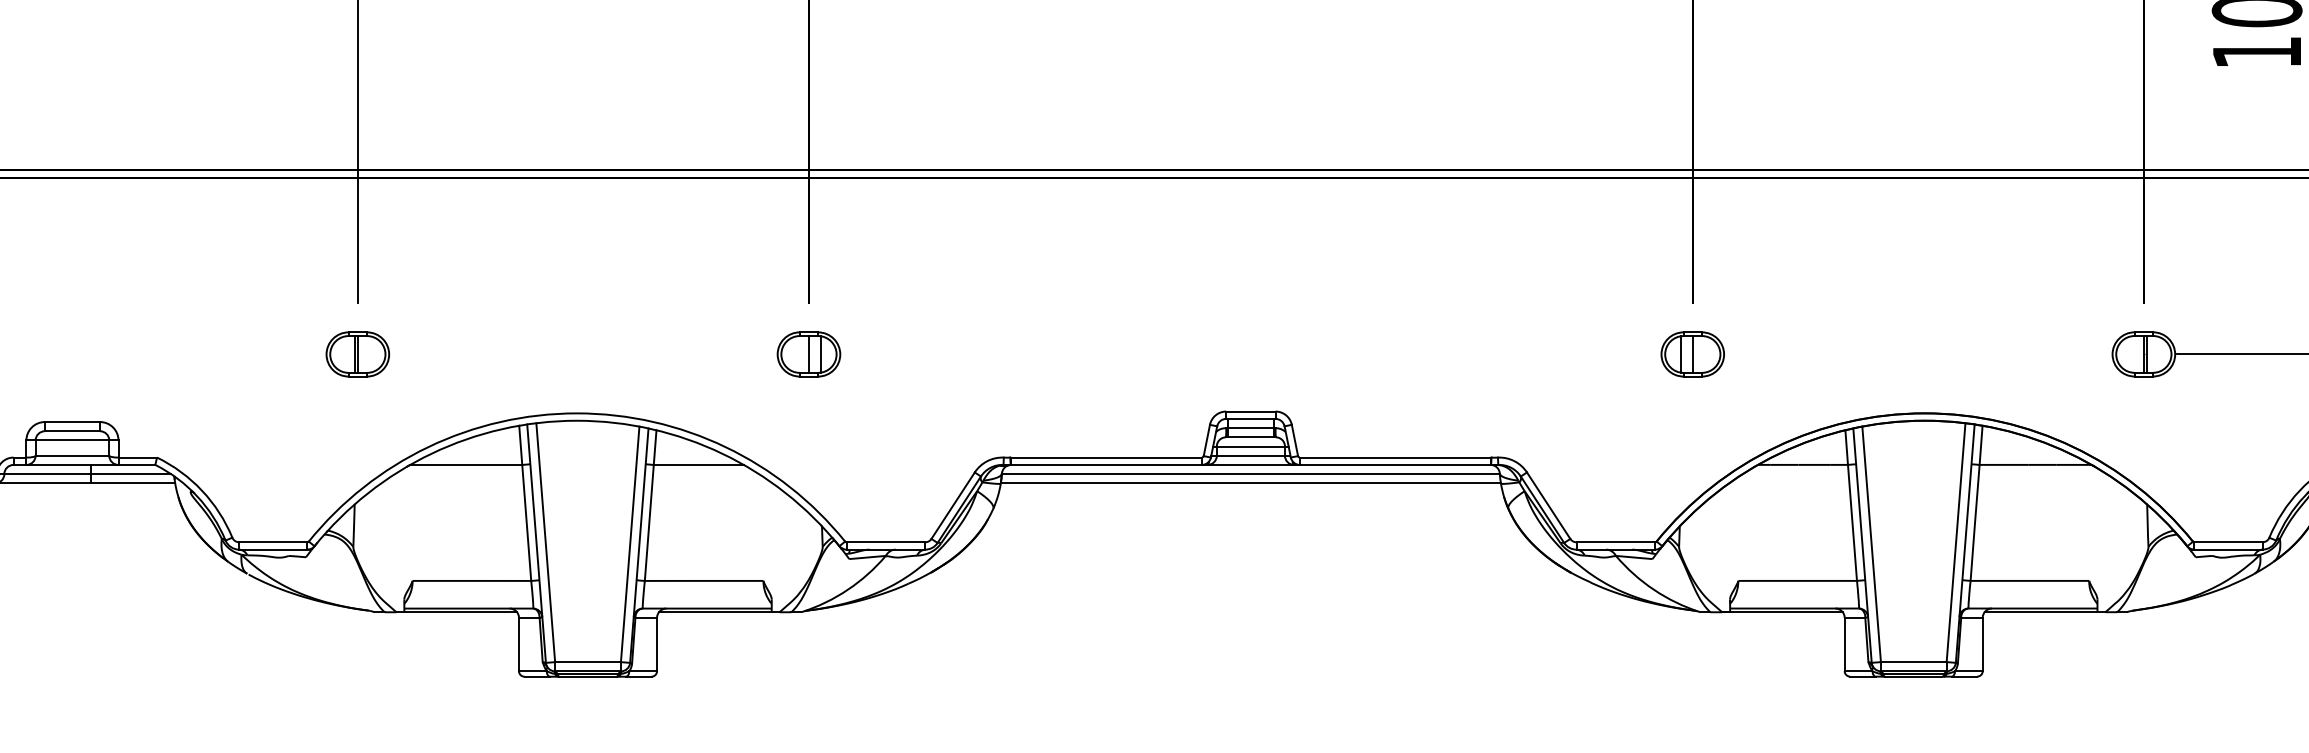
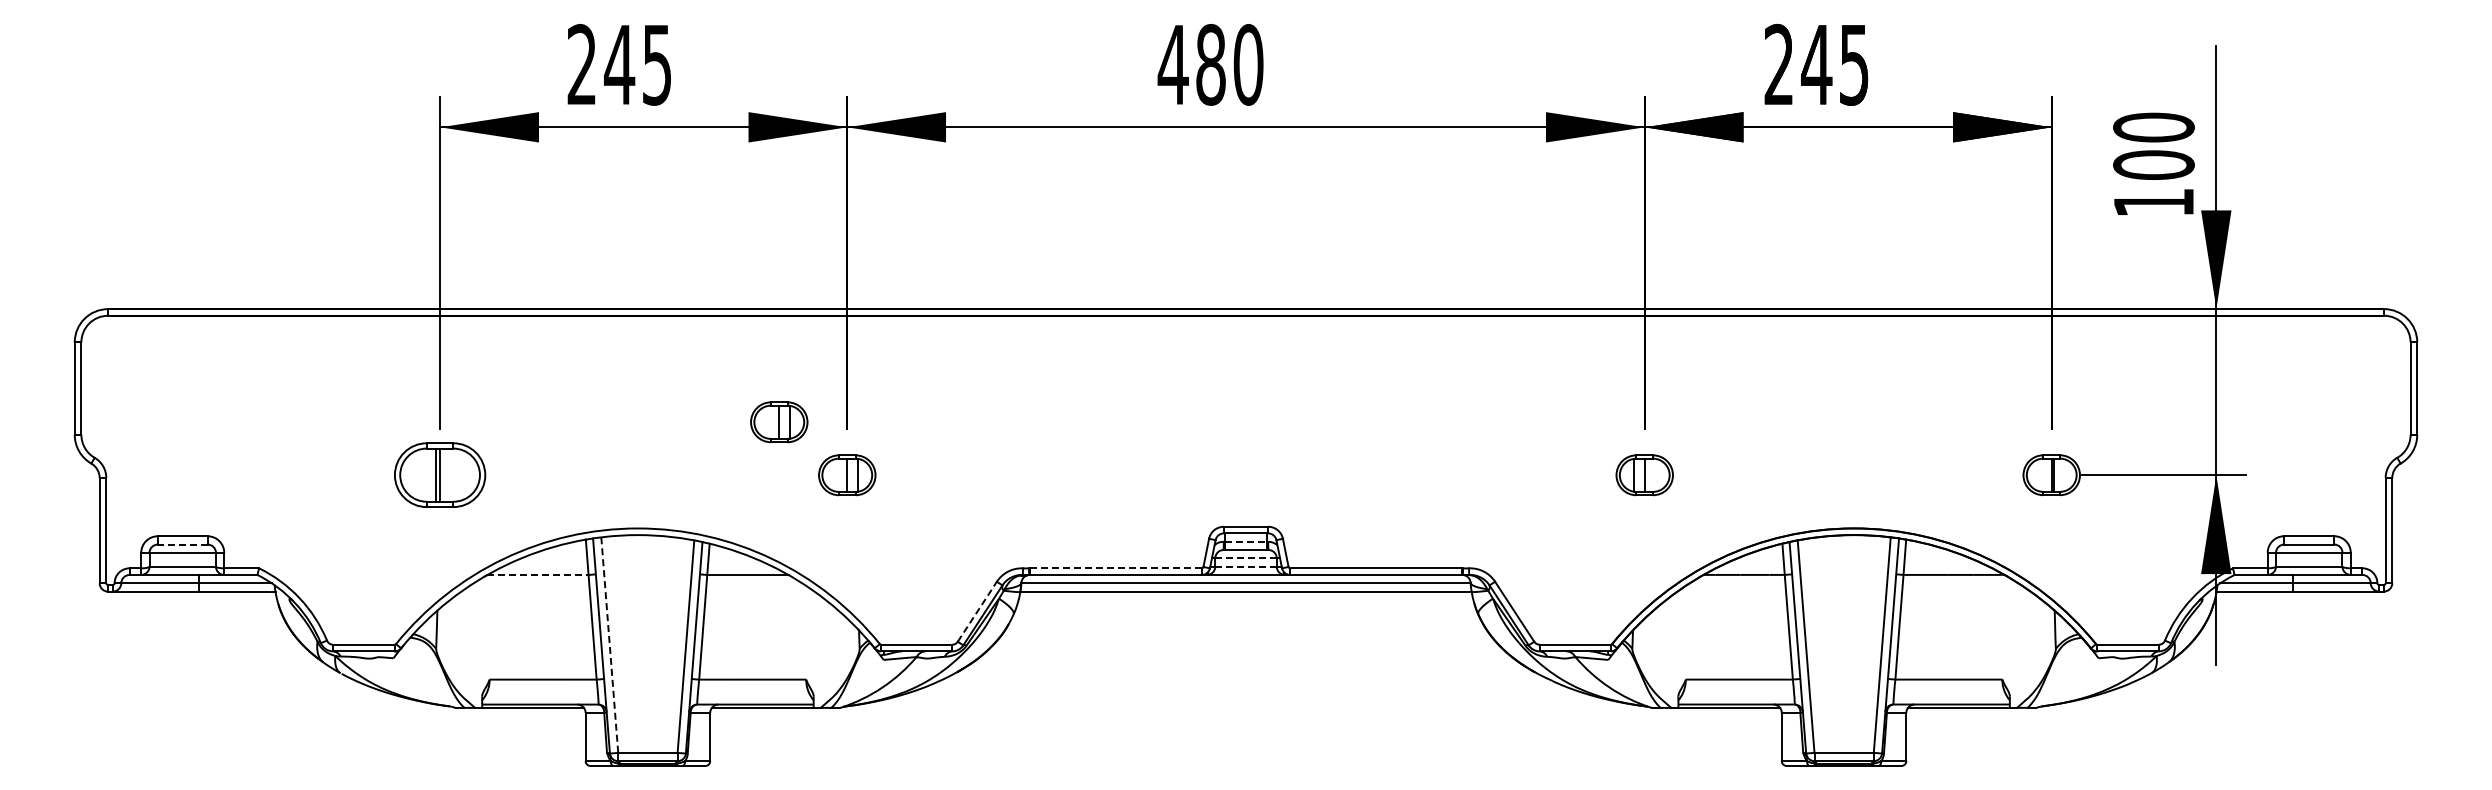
part: (733, 295) -> (779, 422), added
part: (358, 354) -> (440, 475), size x1.6
line: (1251, 427) -> (1246, 541), solid -> dashed
line: (72, 431) -> (182, 544), solid -> dashed
line: (1251, 446) -> (1246, 558), solid -> dashed
line: (1251, 455) -> (1246, 566), solid -> dashed
line: (1107, 457) -> (1116, 568), solid -> dashed
line: (465, 464) -> (537, 574), solid -> dashed
line: (953, 505) -> (977, 611), solid -> dashed
line: (545, 543) -> (609, 645), solid -> dashed

